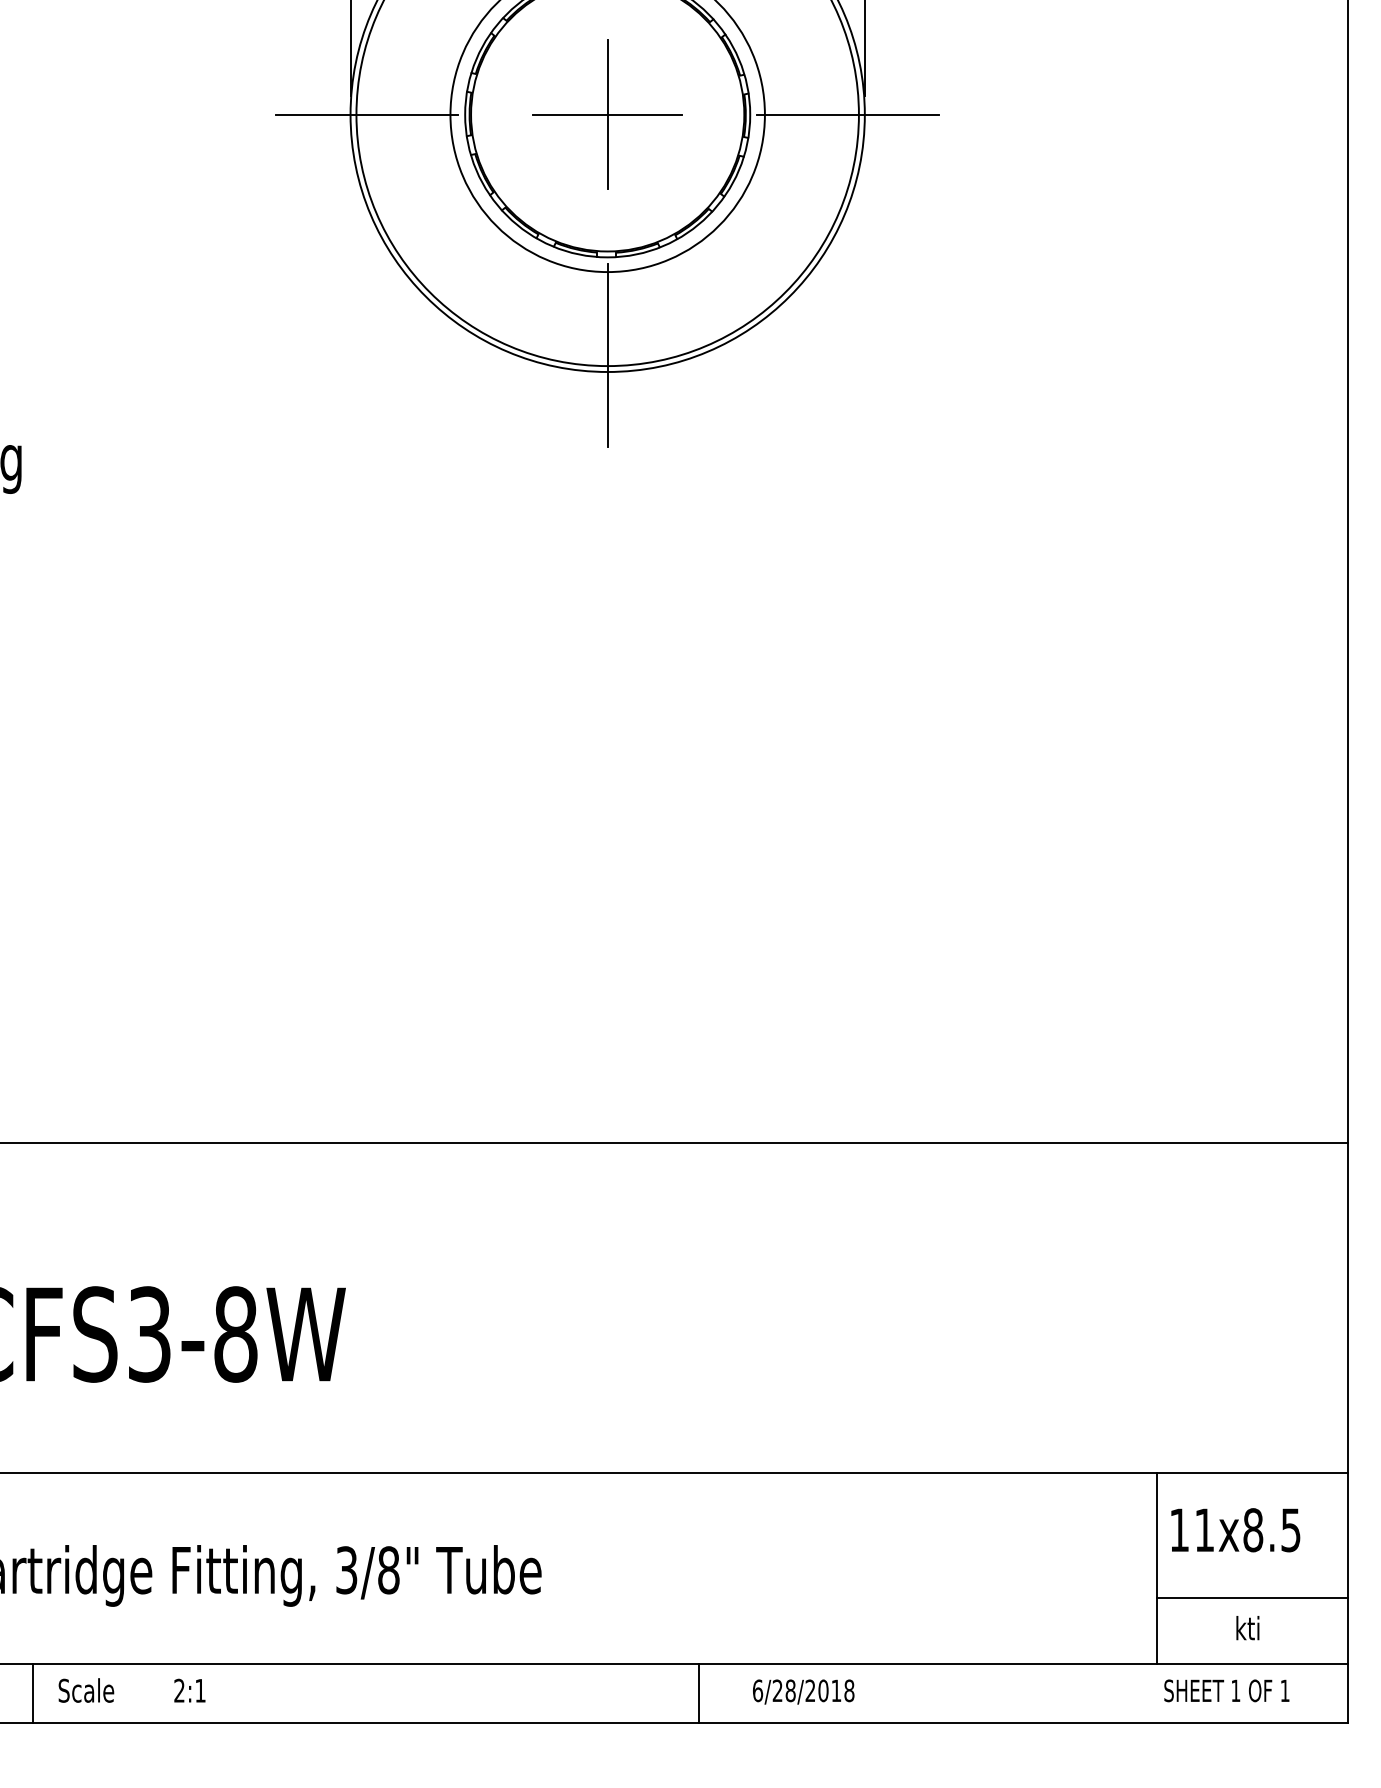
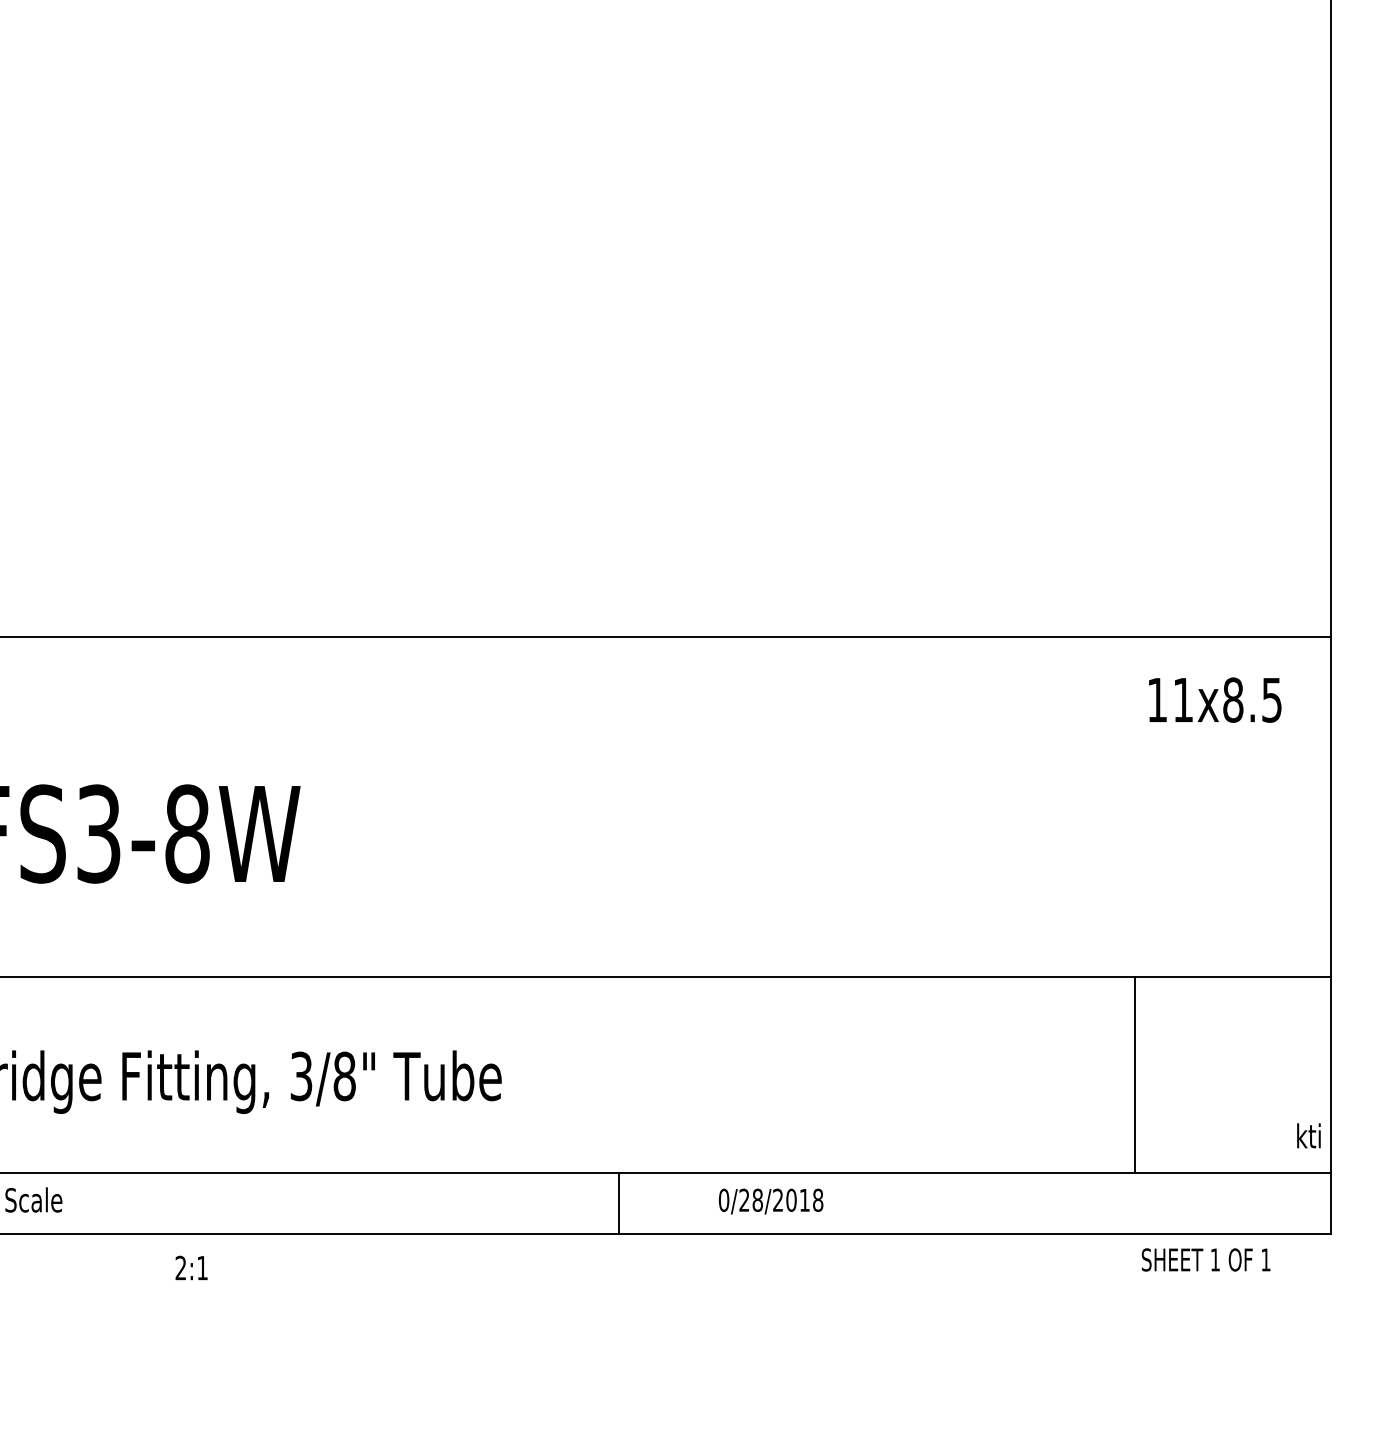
text: (1235, 1530) -> (1214, 700), moved
line: (1252, 1598) -> (1232, 1105), removed
text: (1247, 1628) -> (1308, 1136), moved
text: (189, 1690) -> (191, 1267), moved
text: (758, 1690) -> (724, 1199), 6/28/2018 -> 0/28/2018
text: (1226, 1690) -> (1205, 1259), moved
line: (698, 1693) -> (618, 1203), moved

